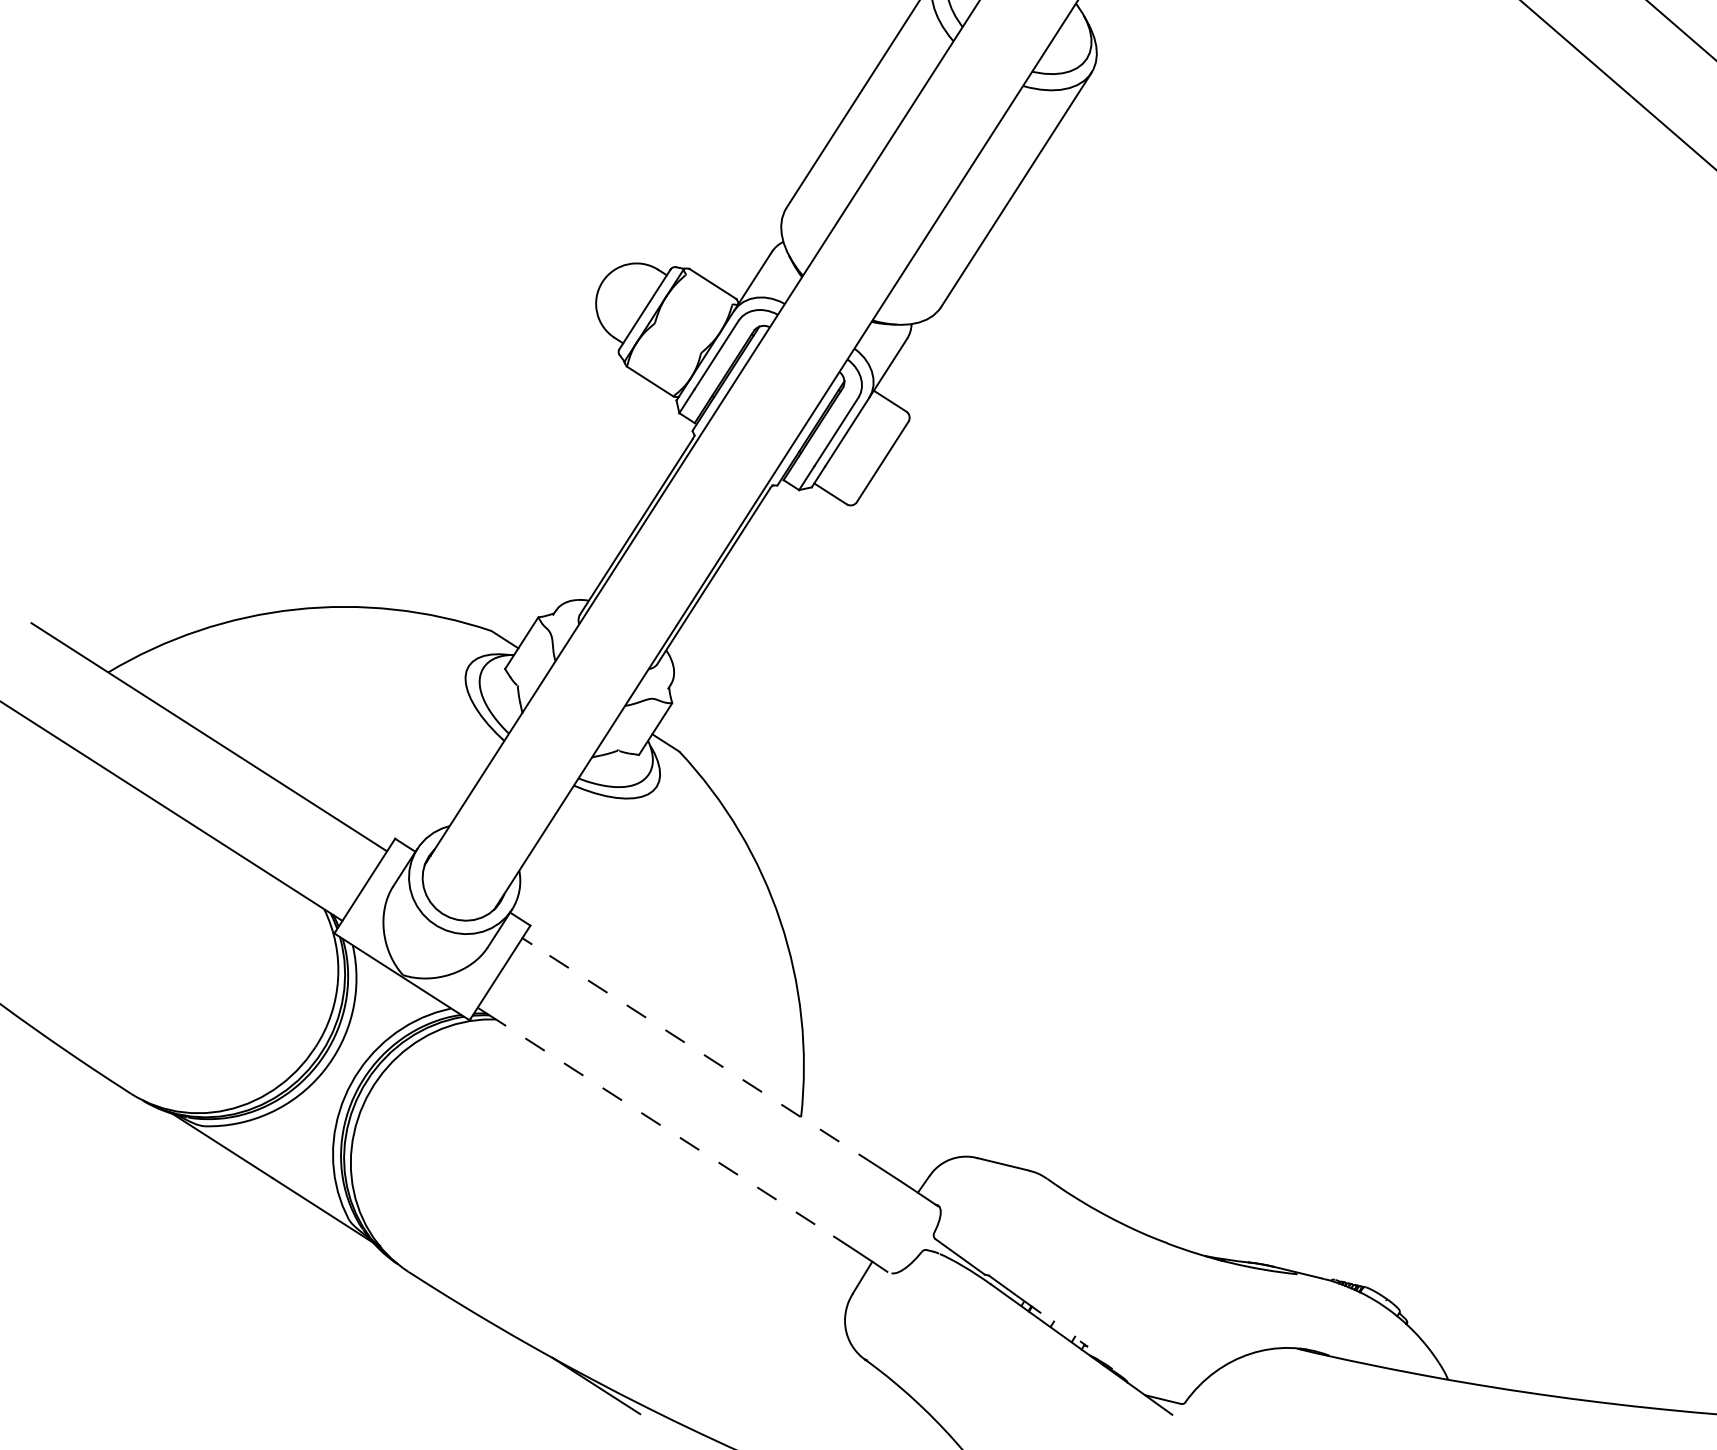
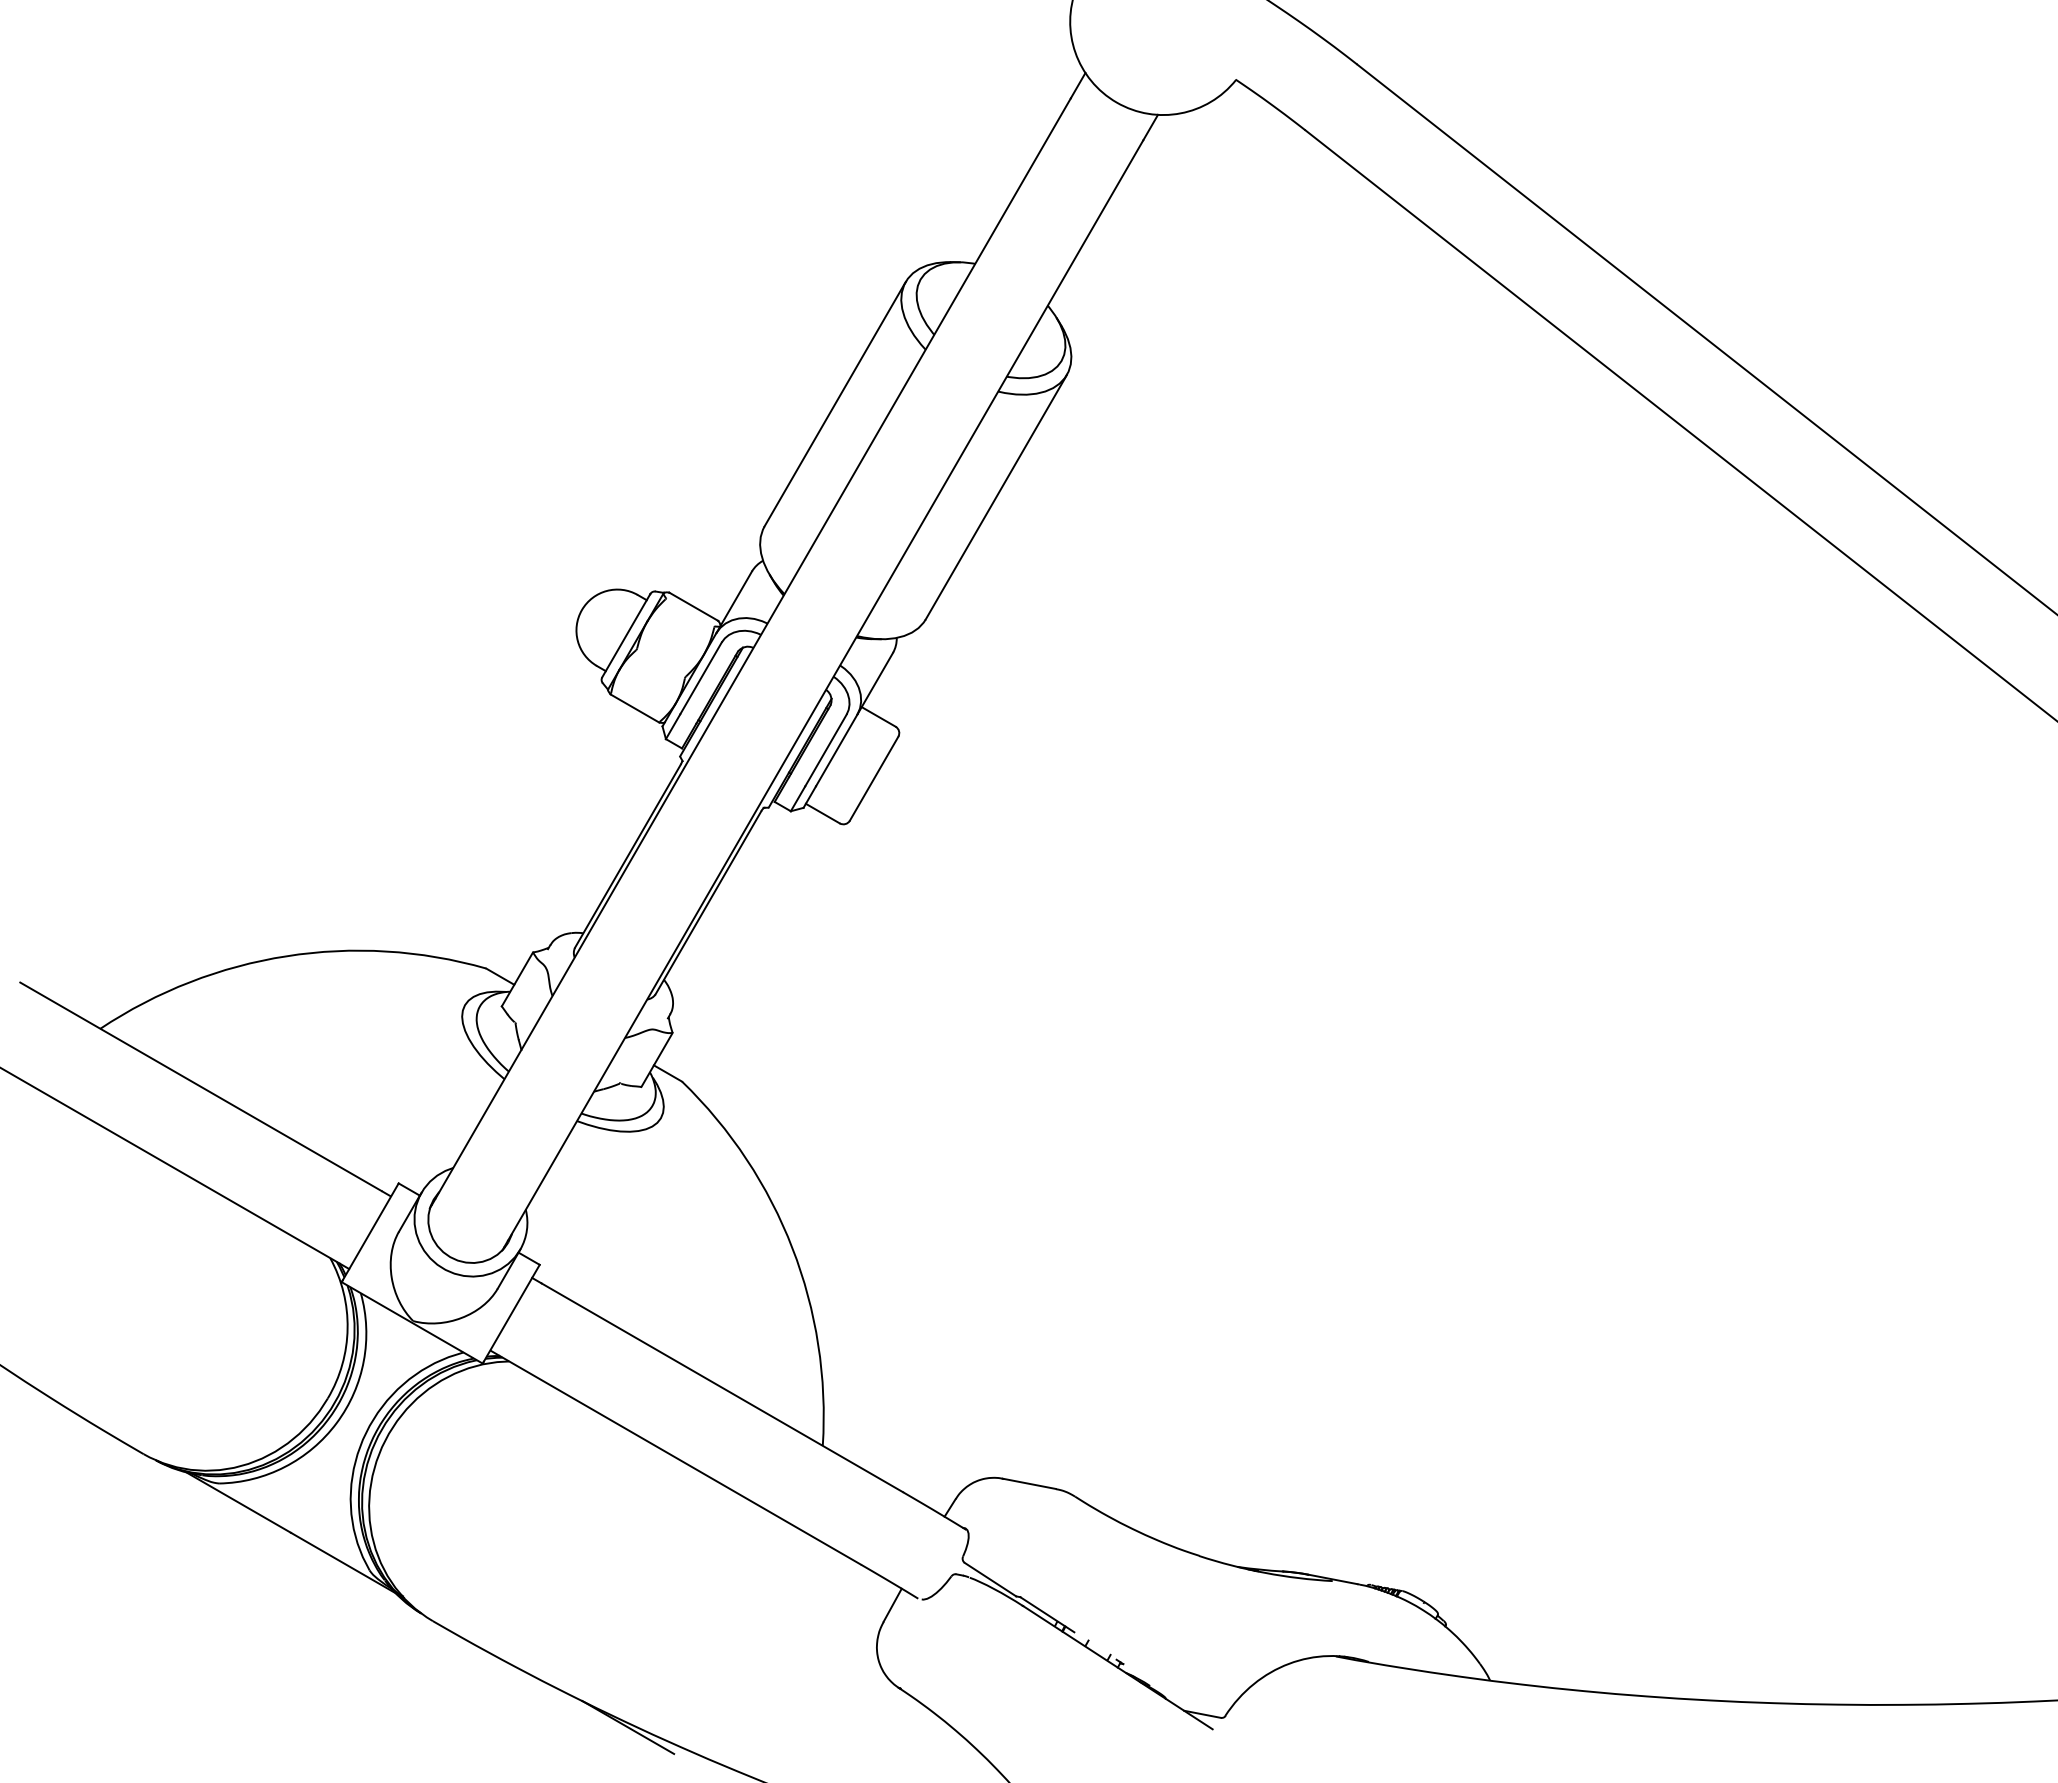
line: (704, 1055) -> (722, 1387), dashed -> solid
line: (660, 1125) -> (680, 1460), dashed -> solid

